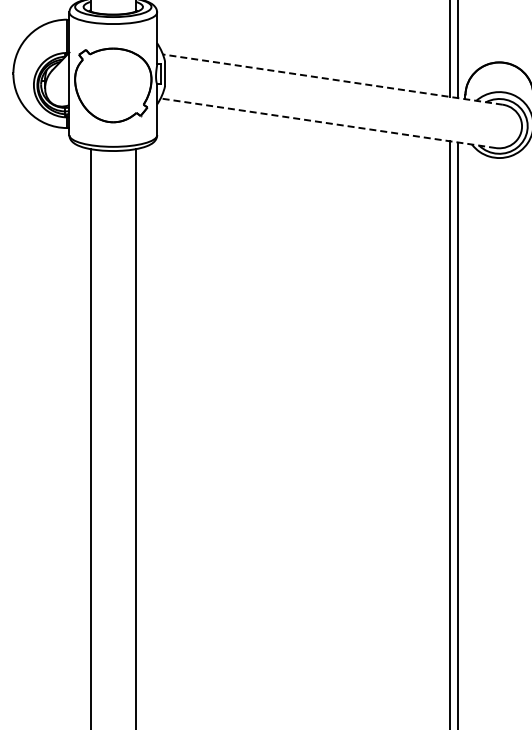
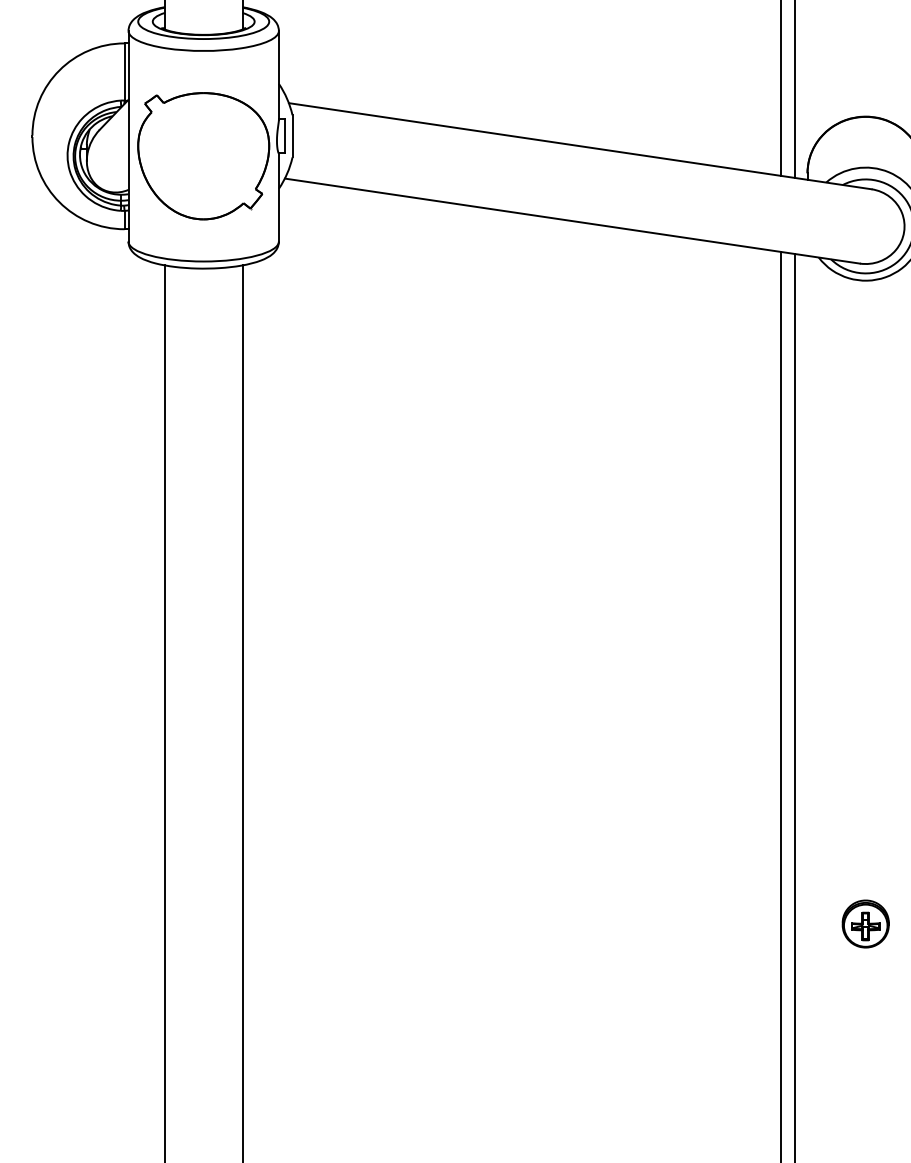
line: (332, 79) -> (579, 146), dashed -> solid
line: (327, 123) -> (570, 221), dashed -> solid
part: (499, 532) -> (865, 922), added

